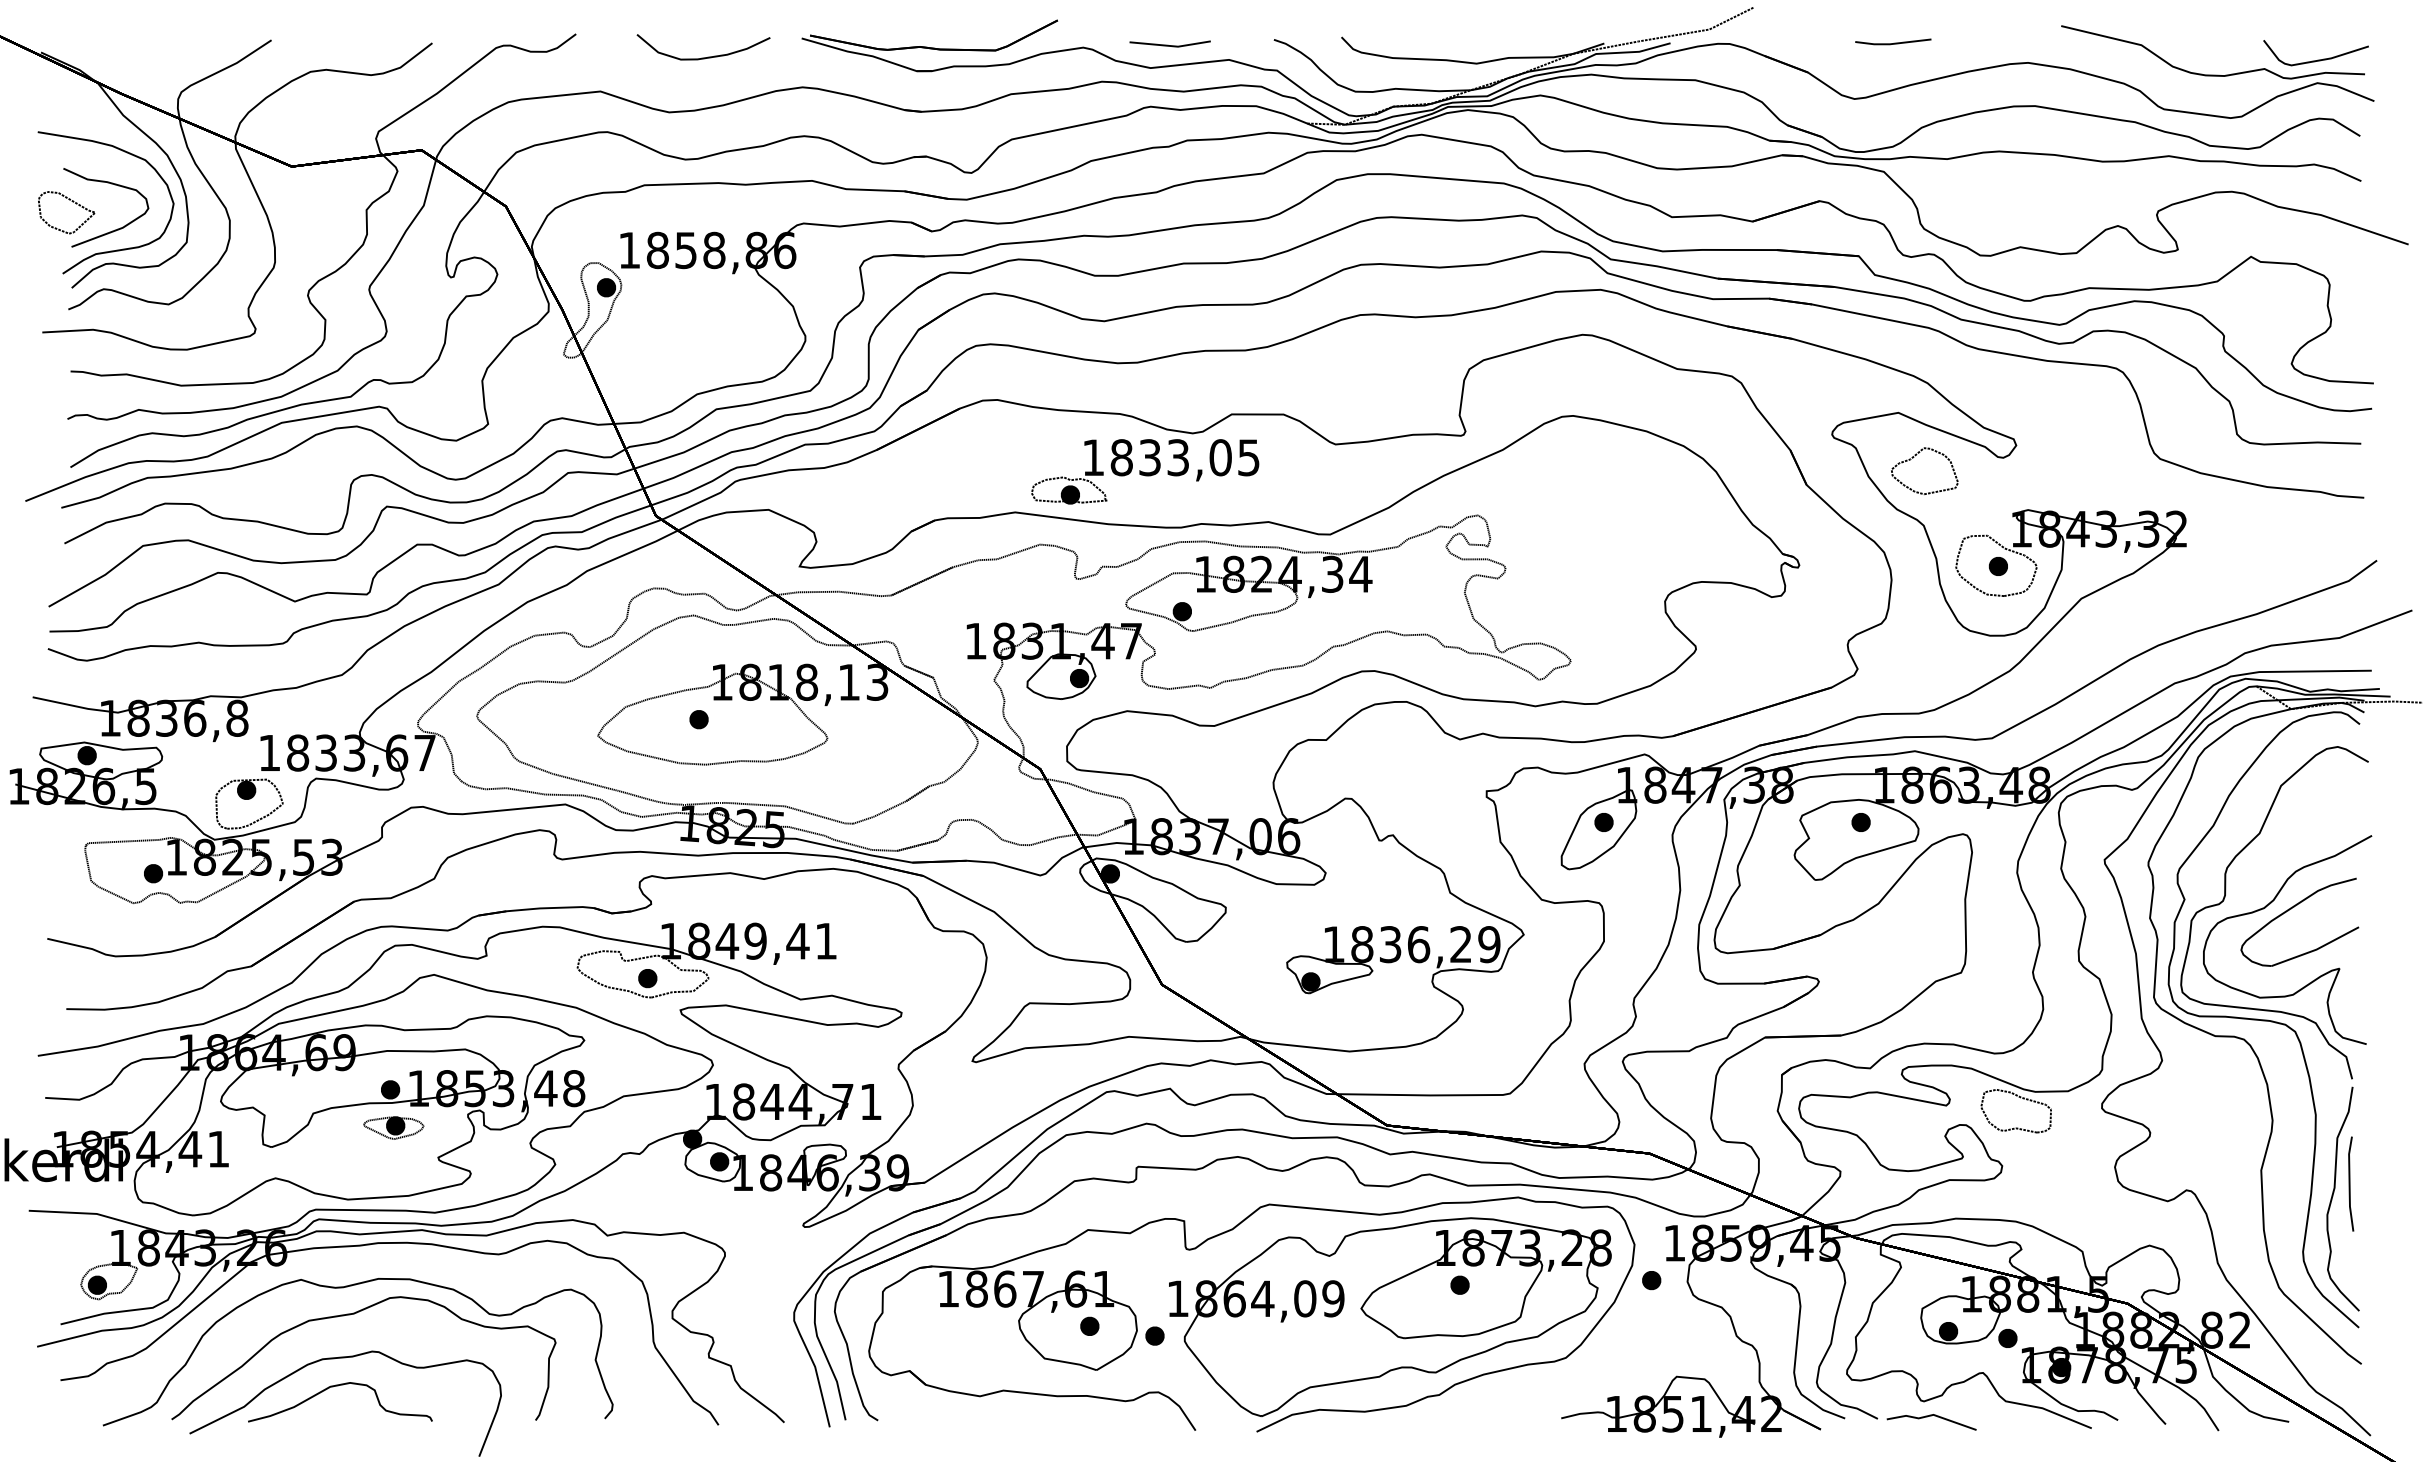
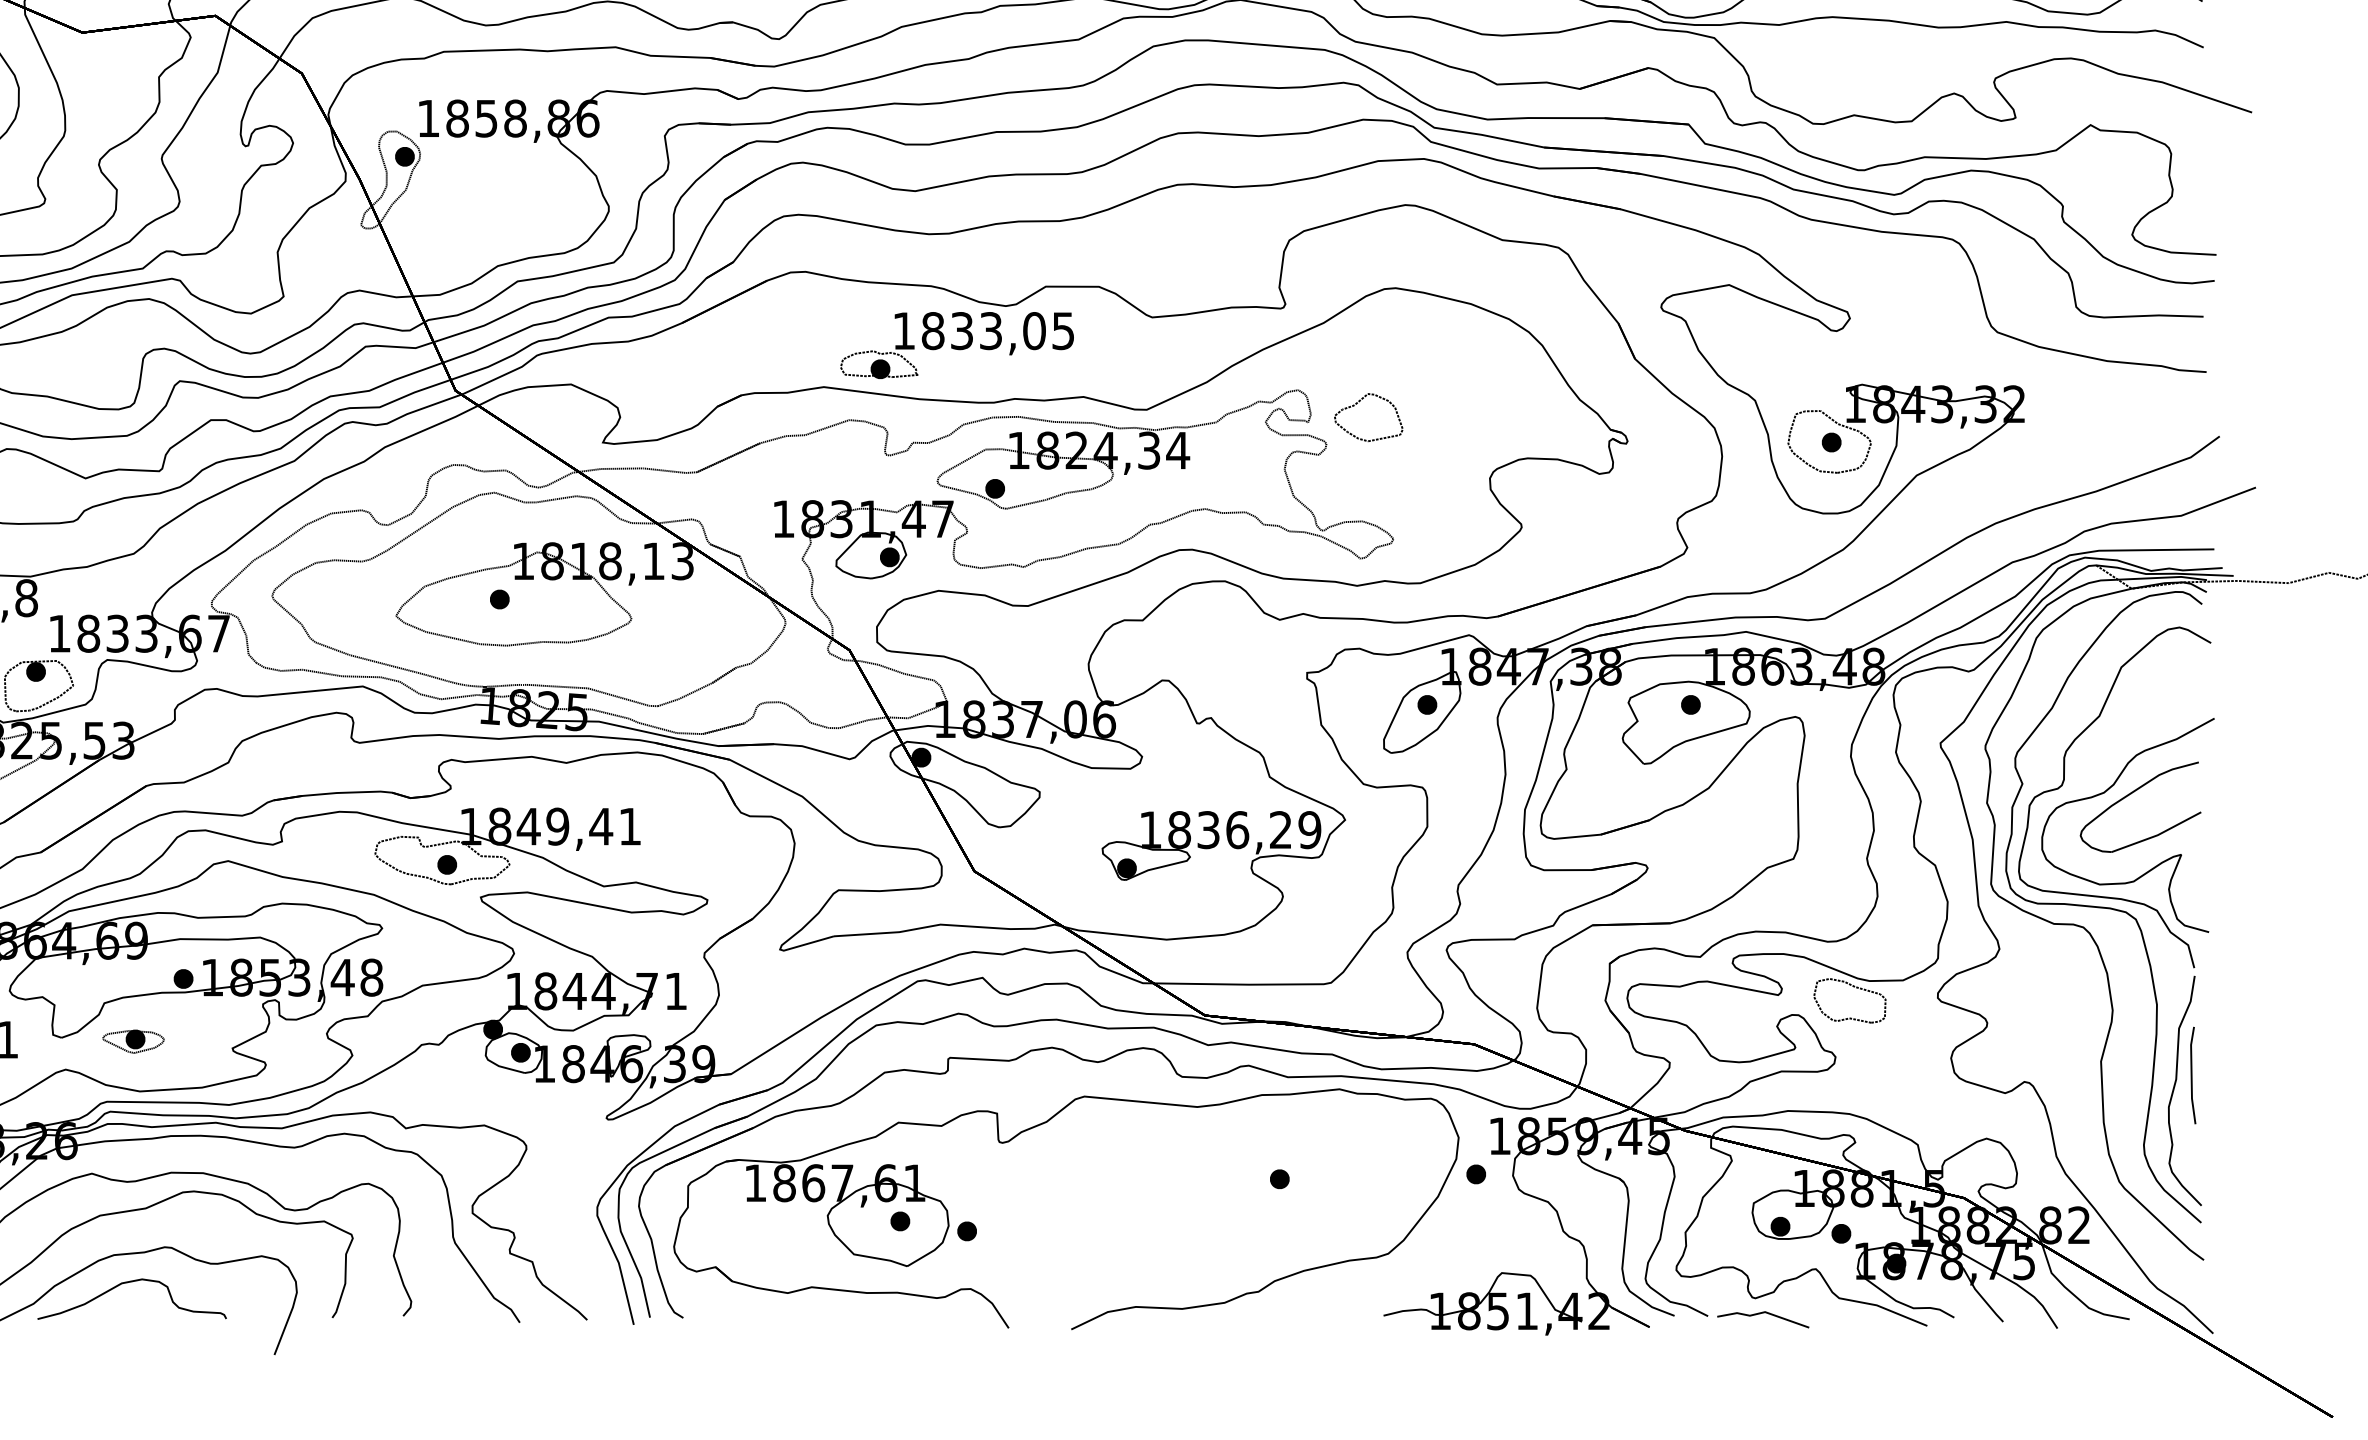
part: (1913, 458) -> (1357, 404), moved
part: (393, 1127) -> (133, 1041), moved
part: (1390, 1317) -> (1208, 1212), removed

